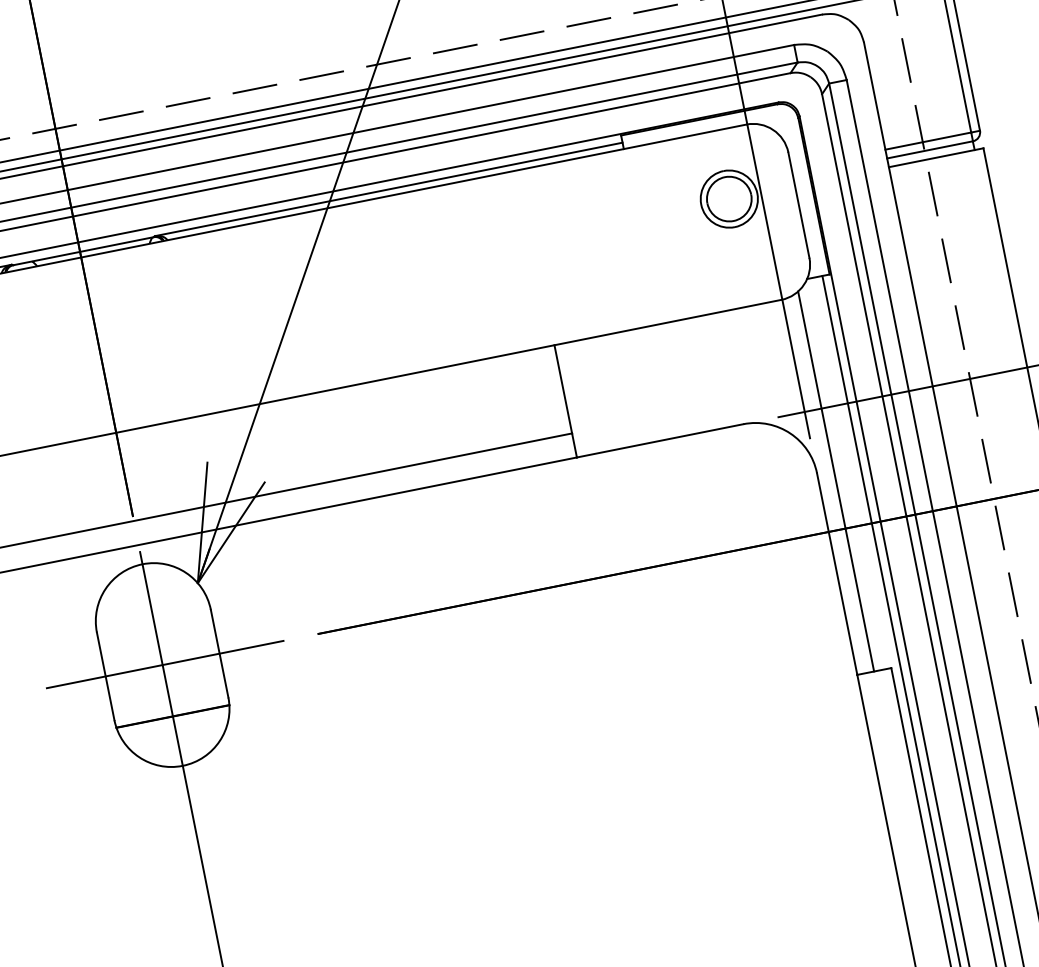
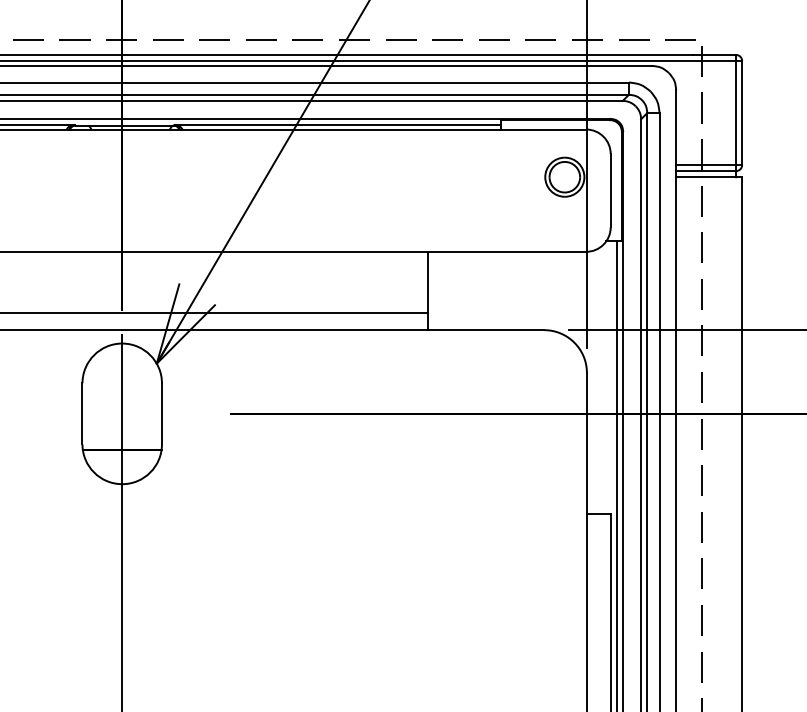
line: (835, 480) -> (598, 380), removed
line: (164, 664) -> (123, 413), removed

